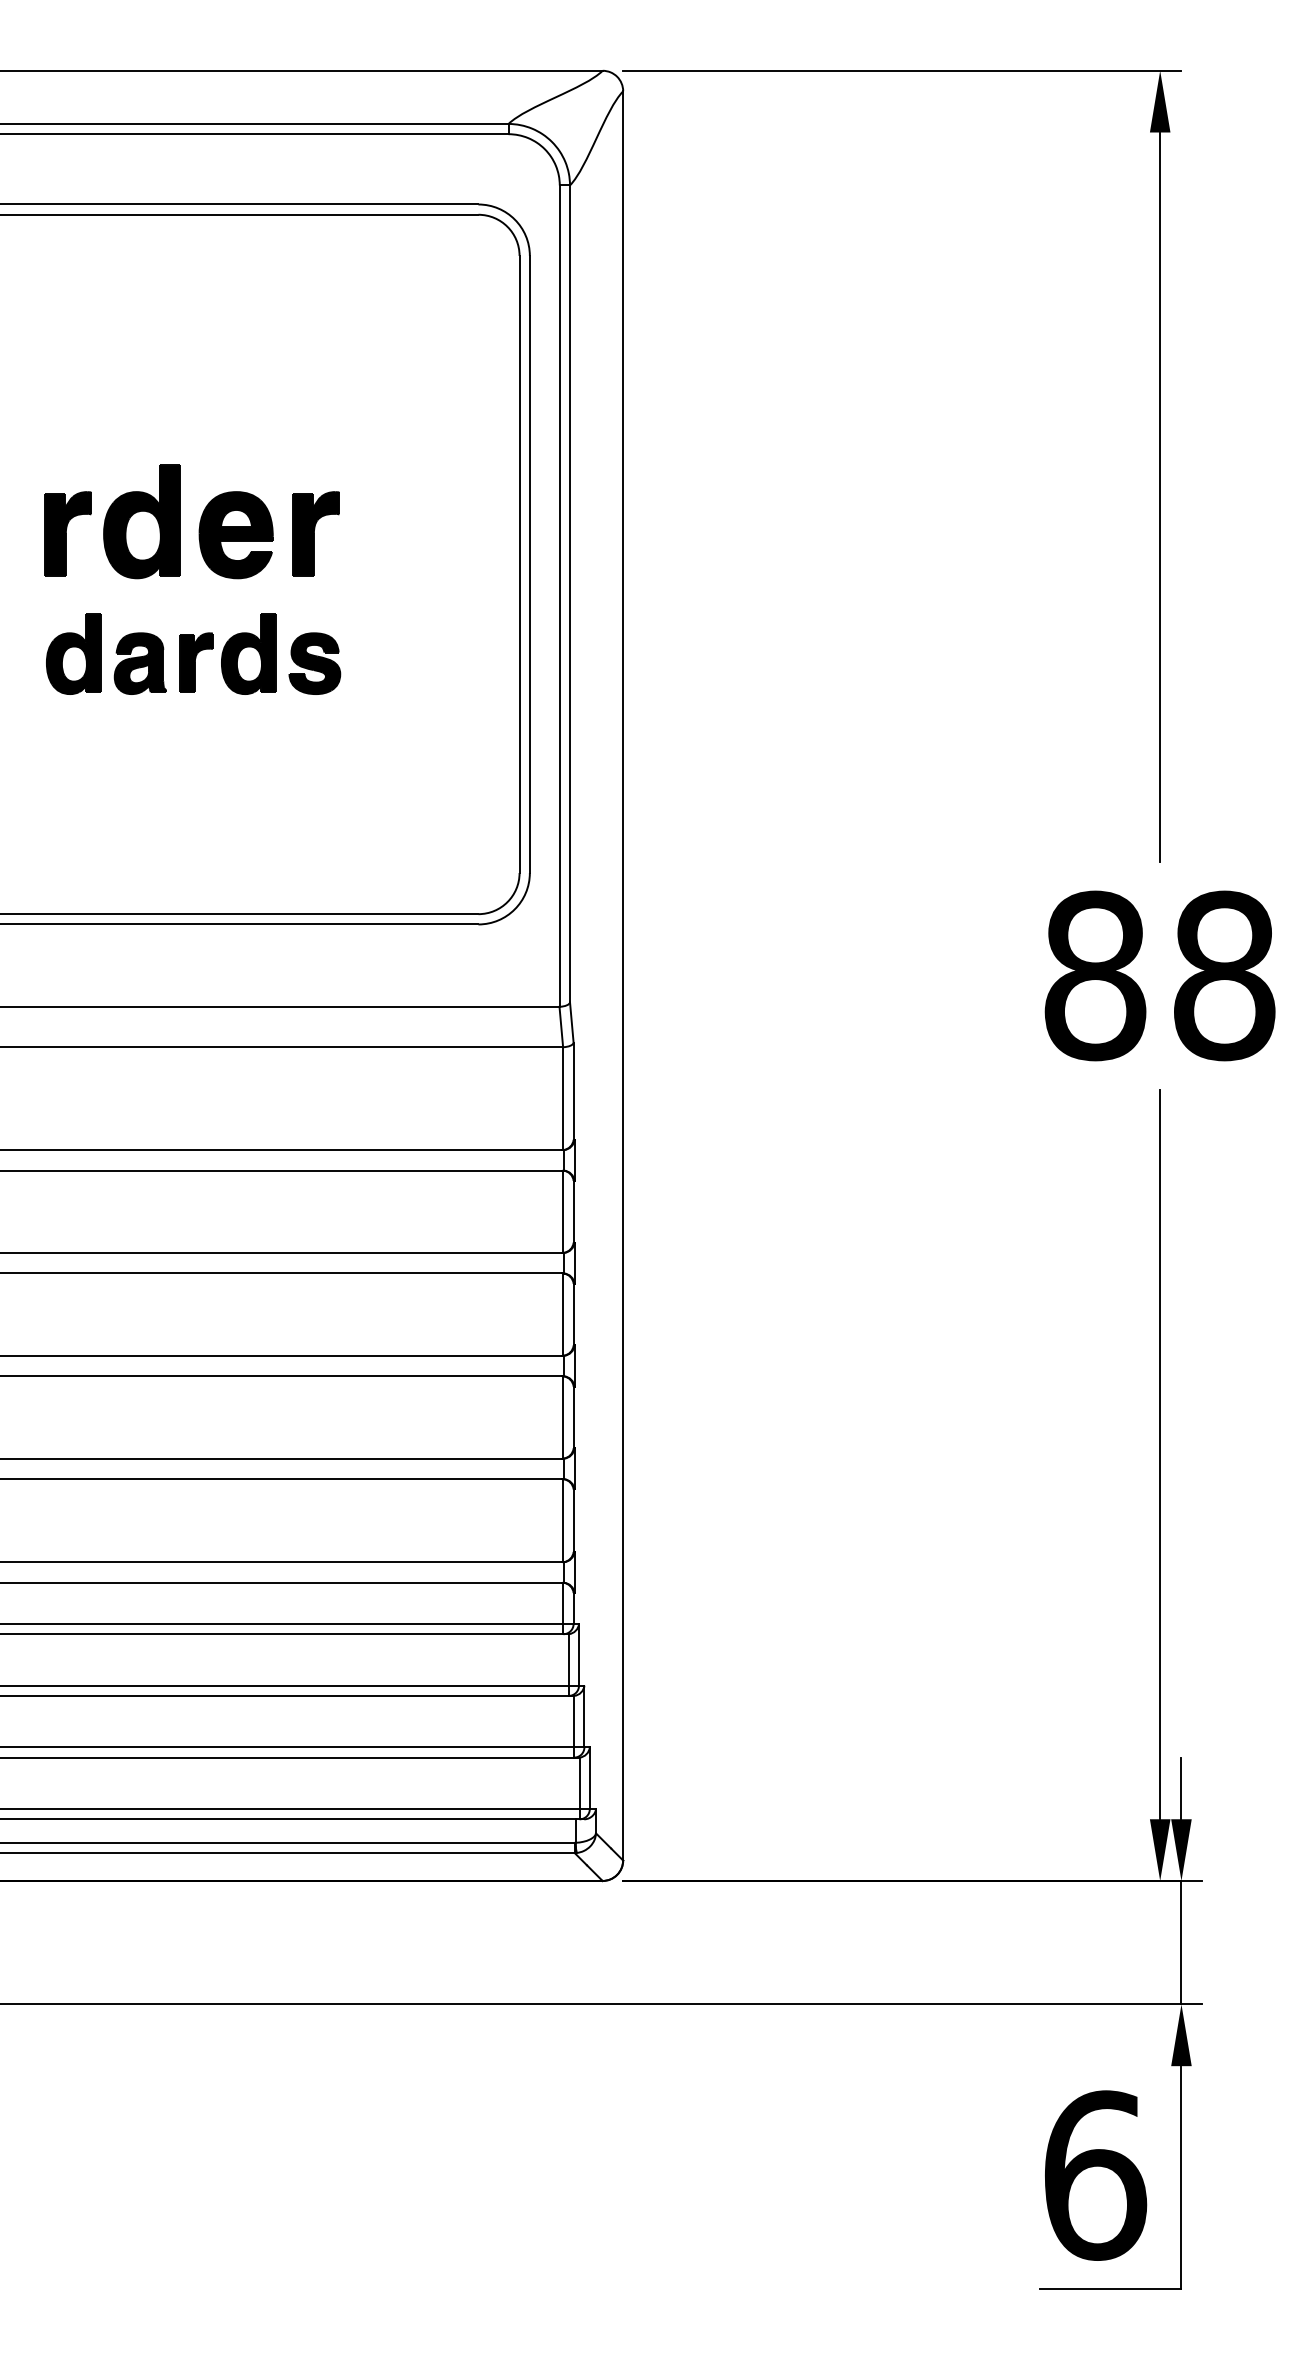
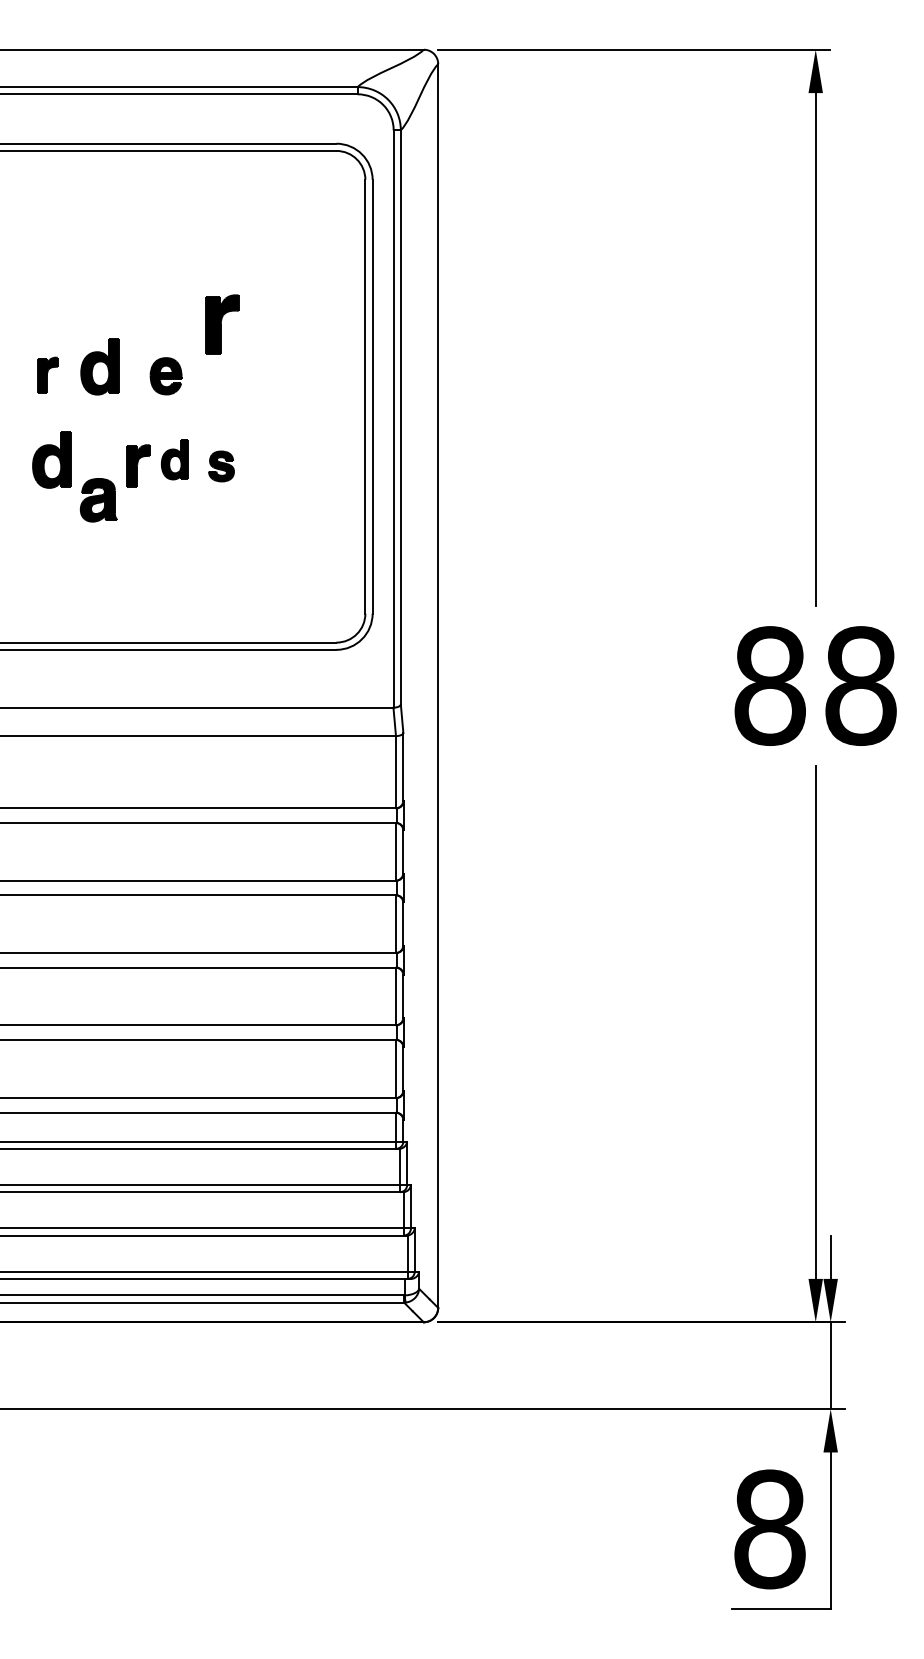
part: (141, 521) -> (99, 366), size x0.7
part: (67, 533) -> (47, 375), size x0.6
part: (315, 533) -> (221, 324), moved
part: (235, 535) -> (165, 376), size x0.6
part: (248, 653) -> (174, 459), size x0.7
part: (139, 663) -> (98, 500), moved
part: (314, 663) -> (221, 466), size x0.7
text: (1095, 2175) -> (770, 1529), 6 -> 8

